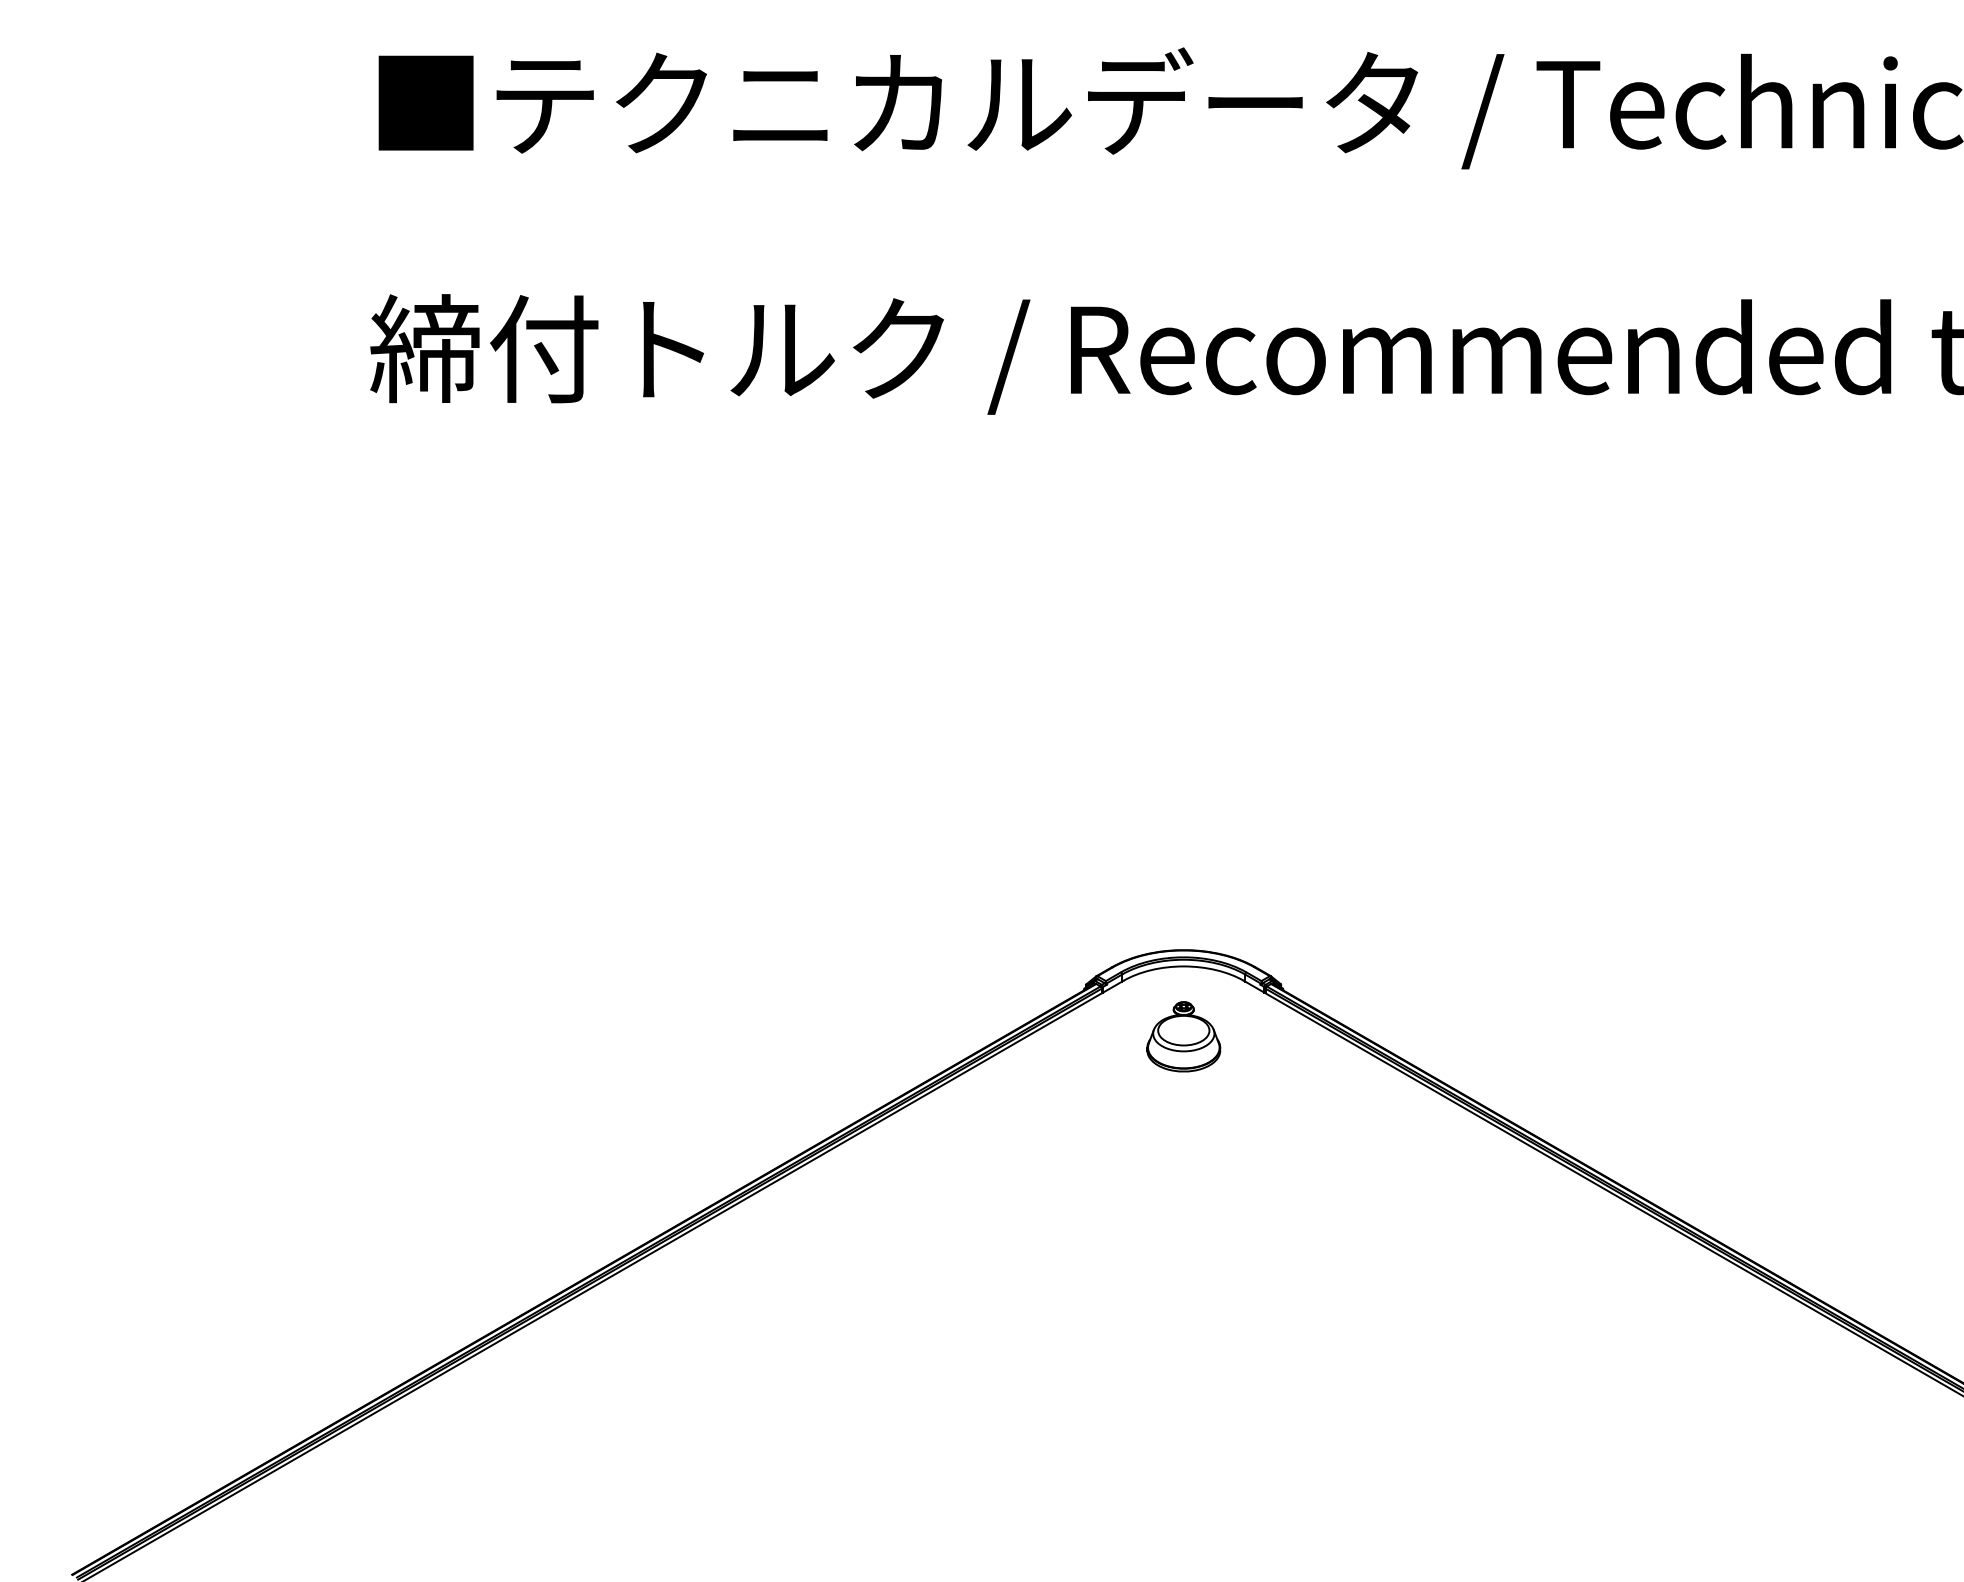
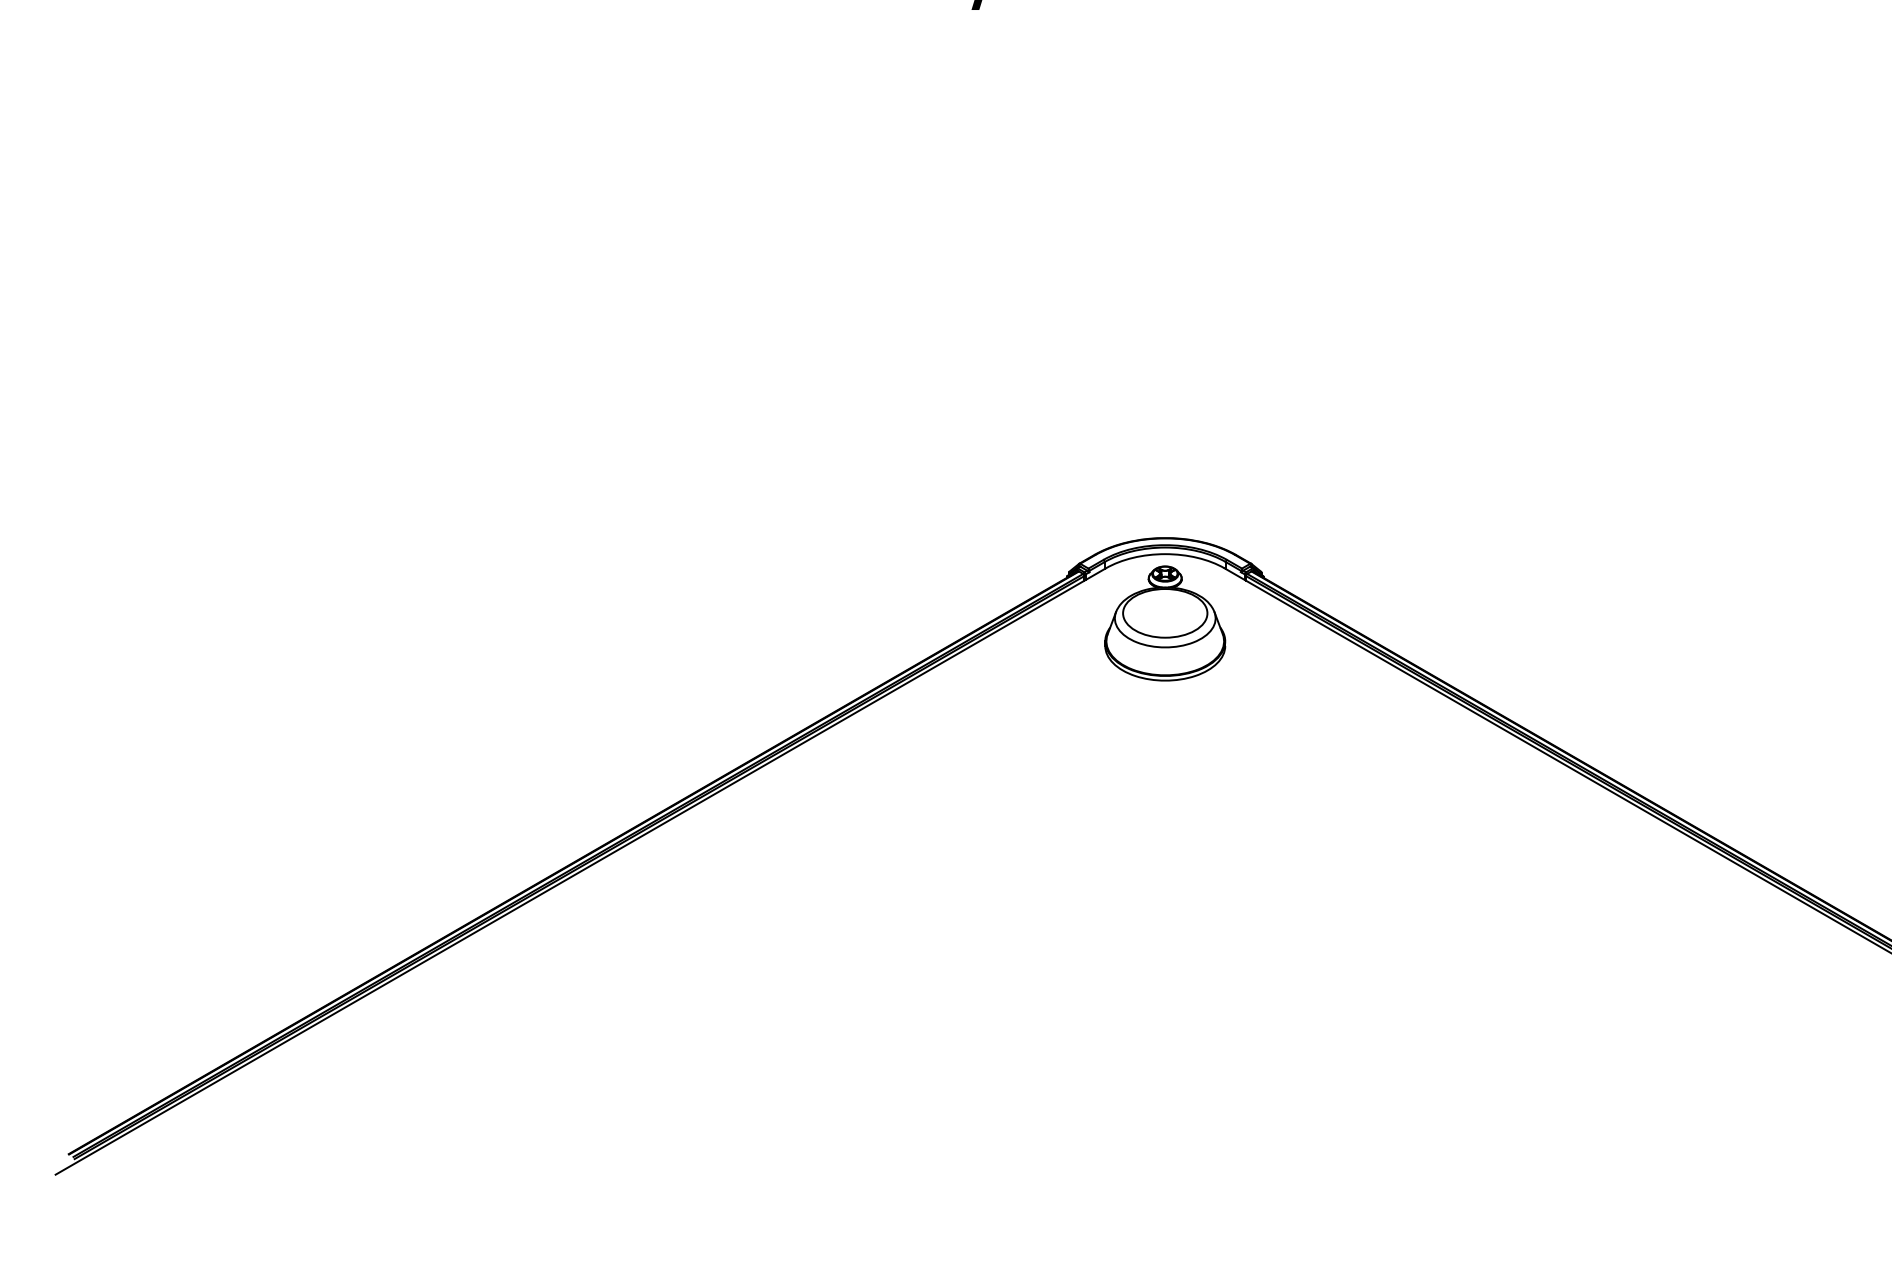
part: (1183, 1036) -> (1165, 623), size x1.67

